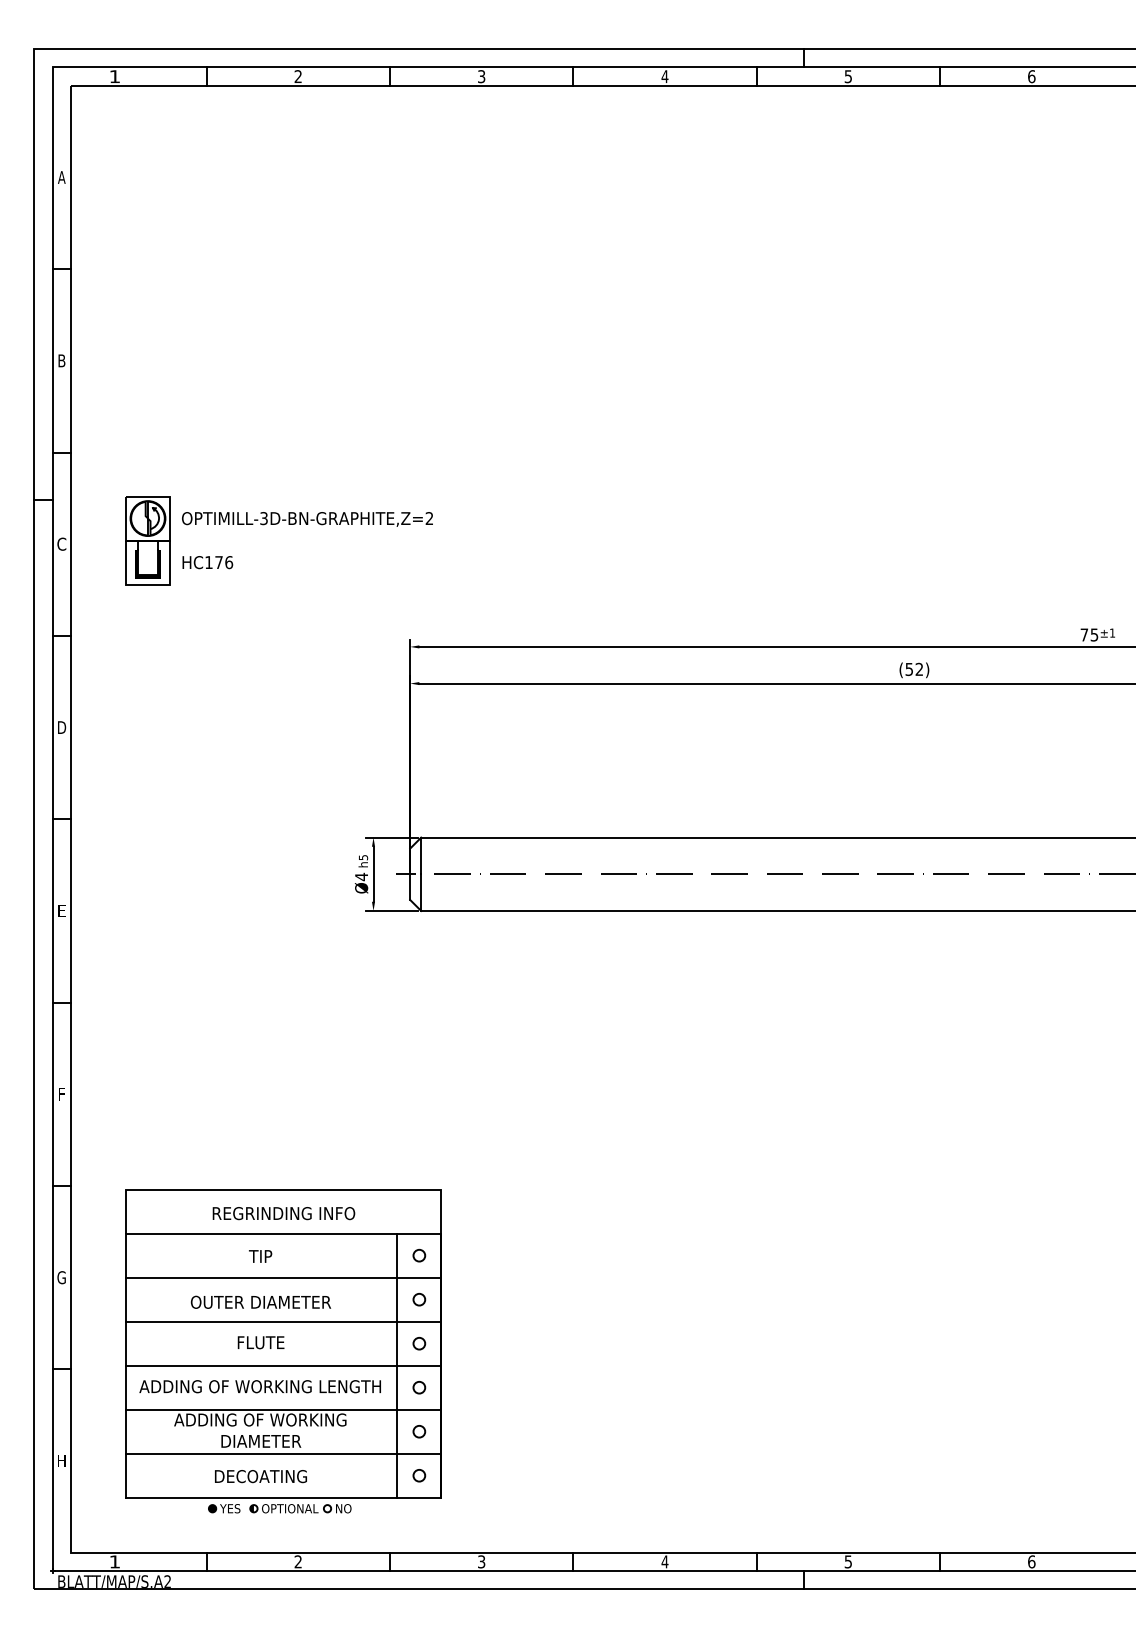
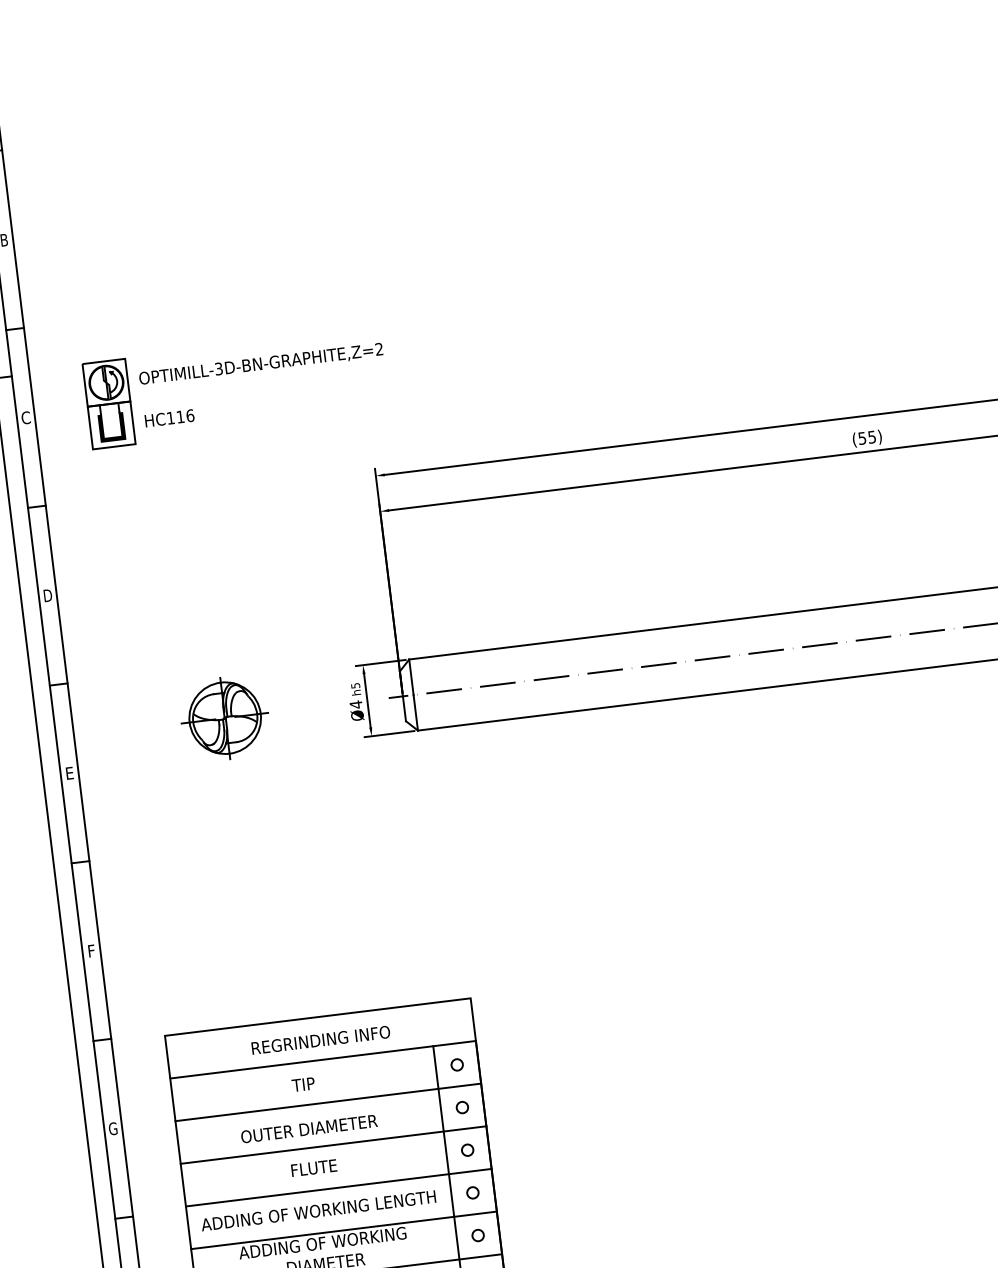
text: (218, 562) -> (180, 416), HC176 -> HC116
text: (919, 669) -> (872, 437), (52) -> (55)
part: (226, 874) -> (224, 718), added

